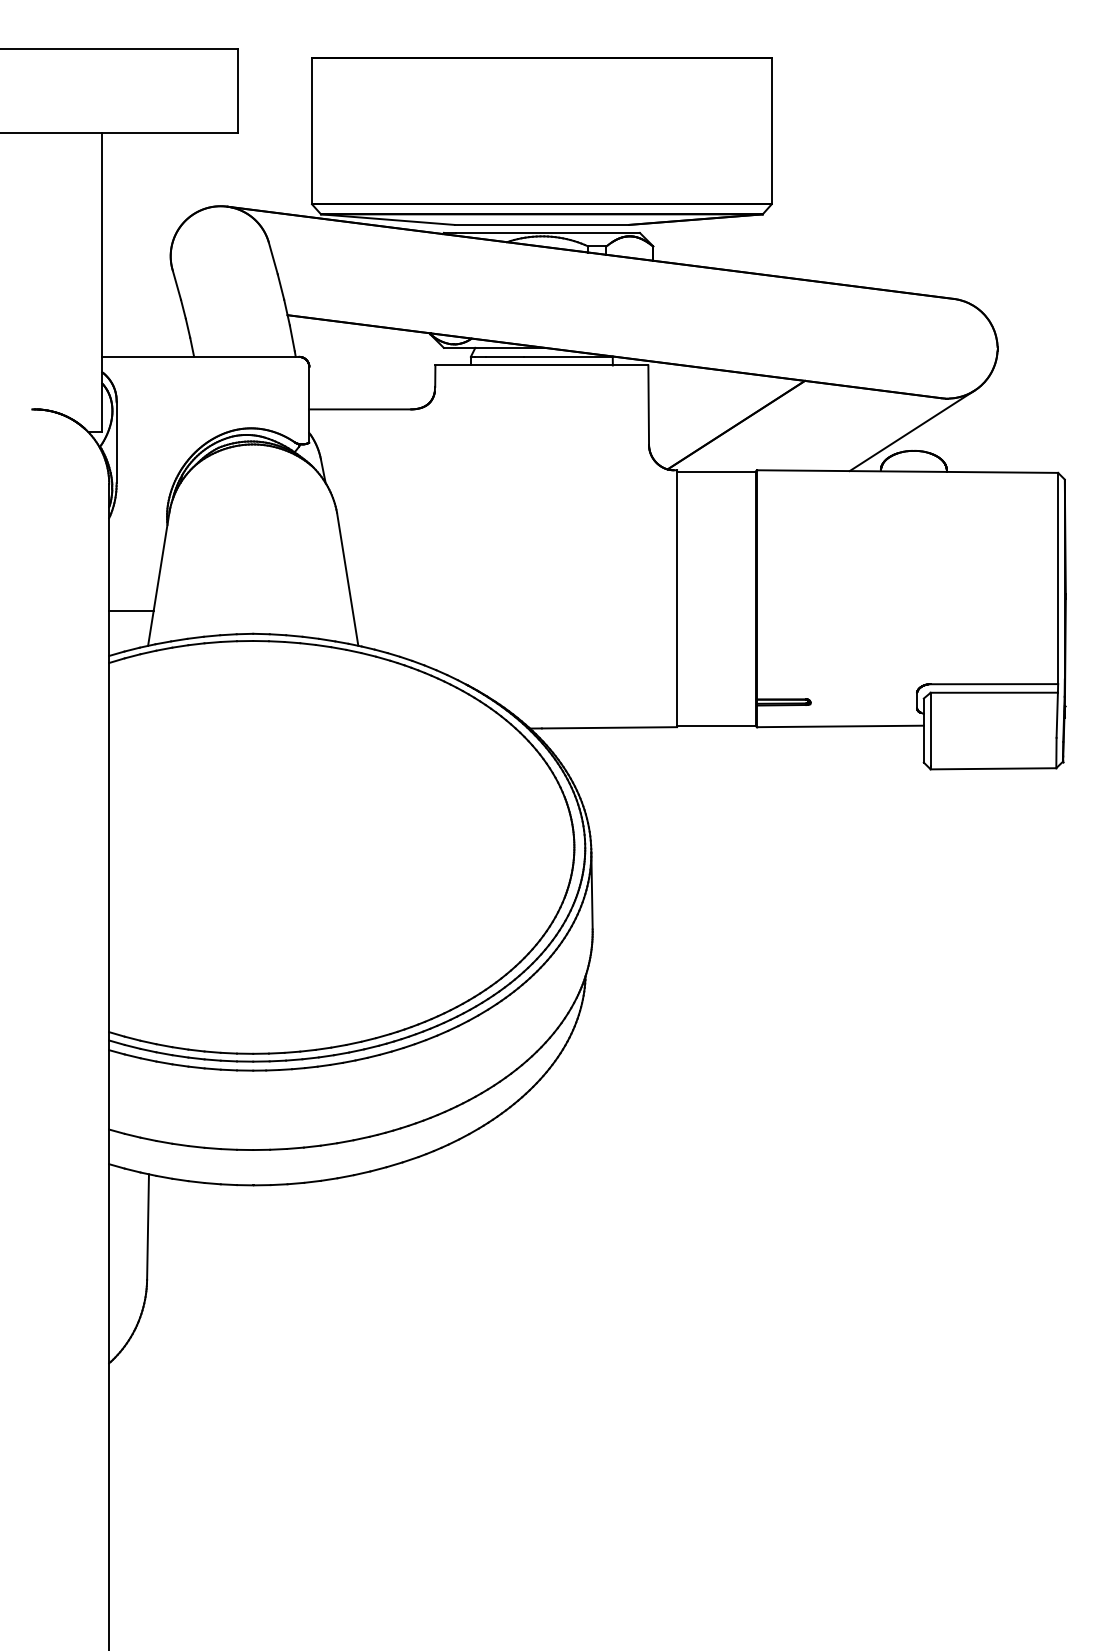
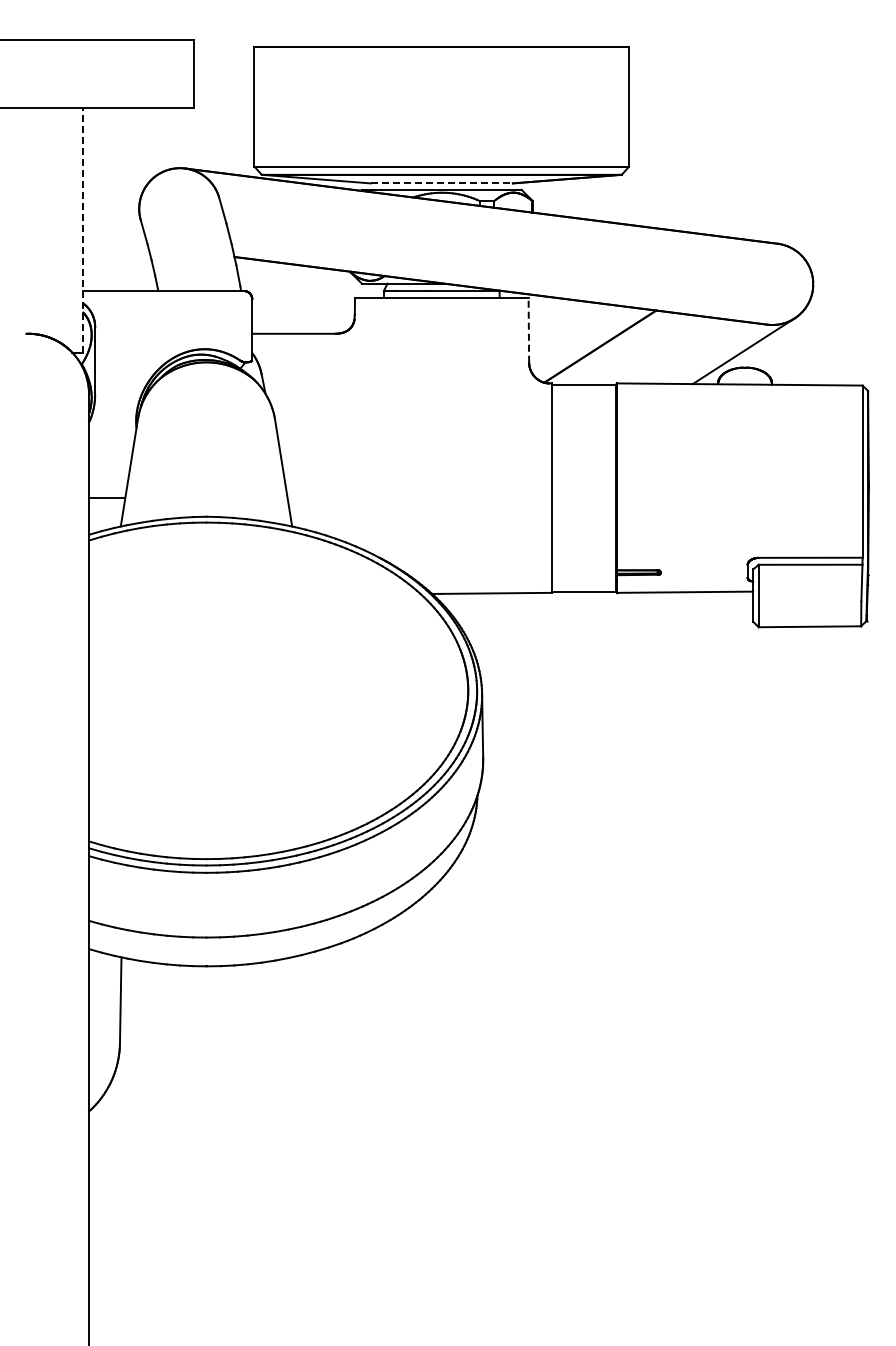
line: (542, 225) -> (442, 183), solid -> dashed
line: (102, 281) -> (83, 229), solid -> dashed
line: (648, 404) -> (528, 329), solid -> dashed

